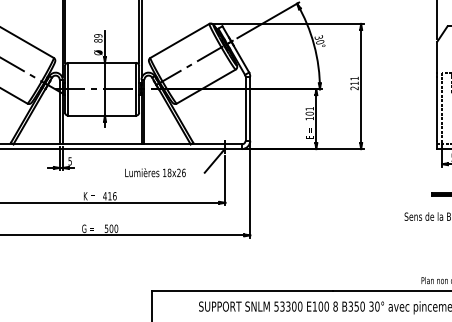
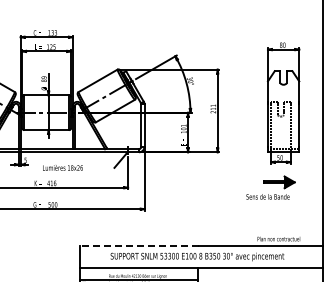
text: (154, 172) -> (62, 167), moved
line: (242, 290) -> (139, 245), solid -> dashed

